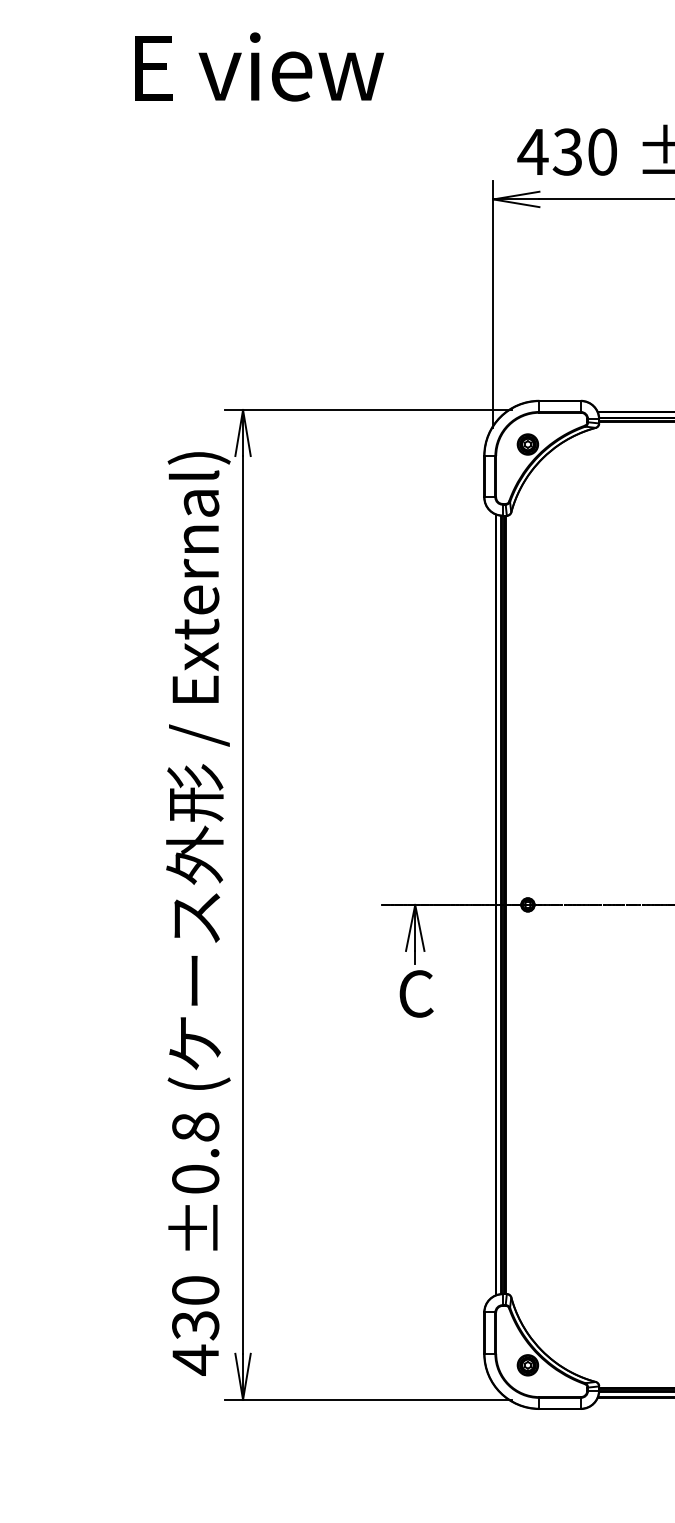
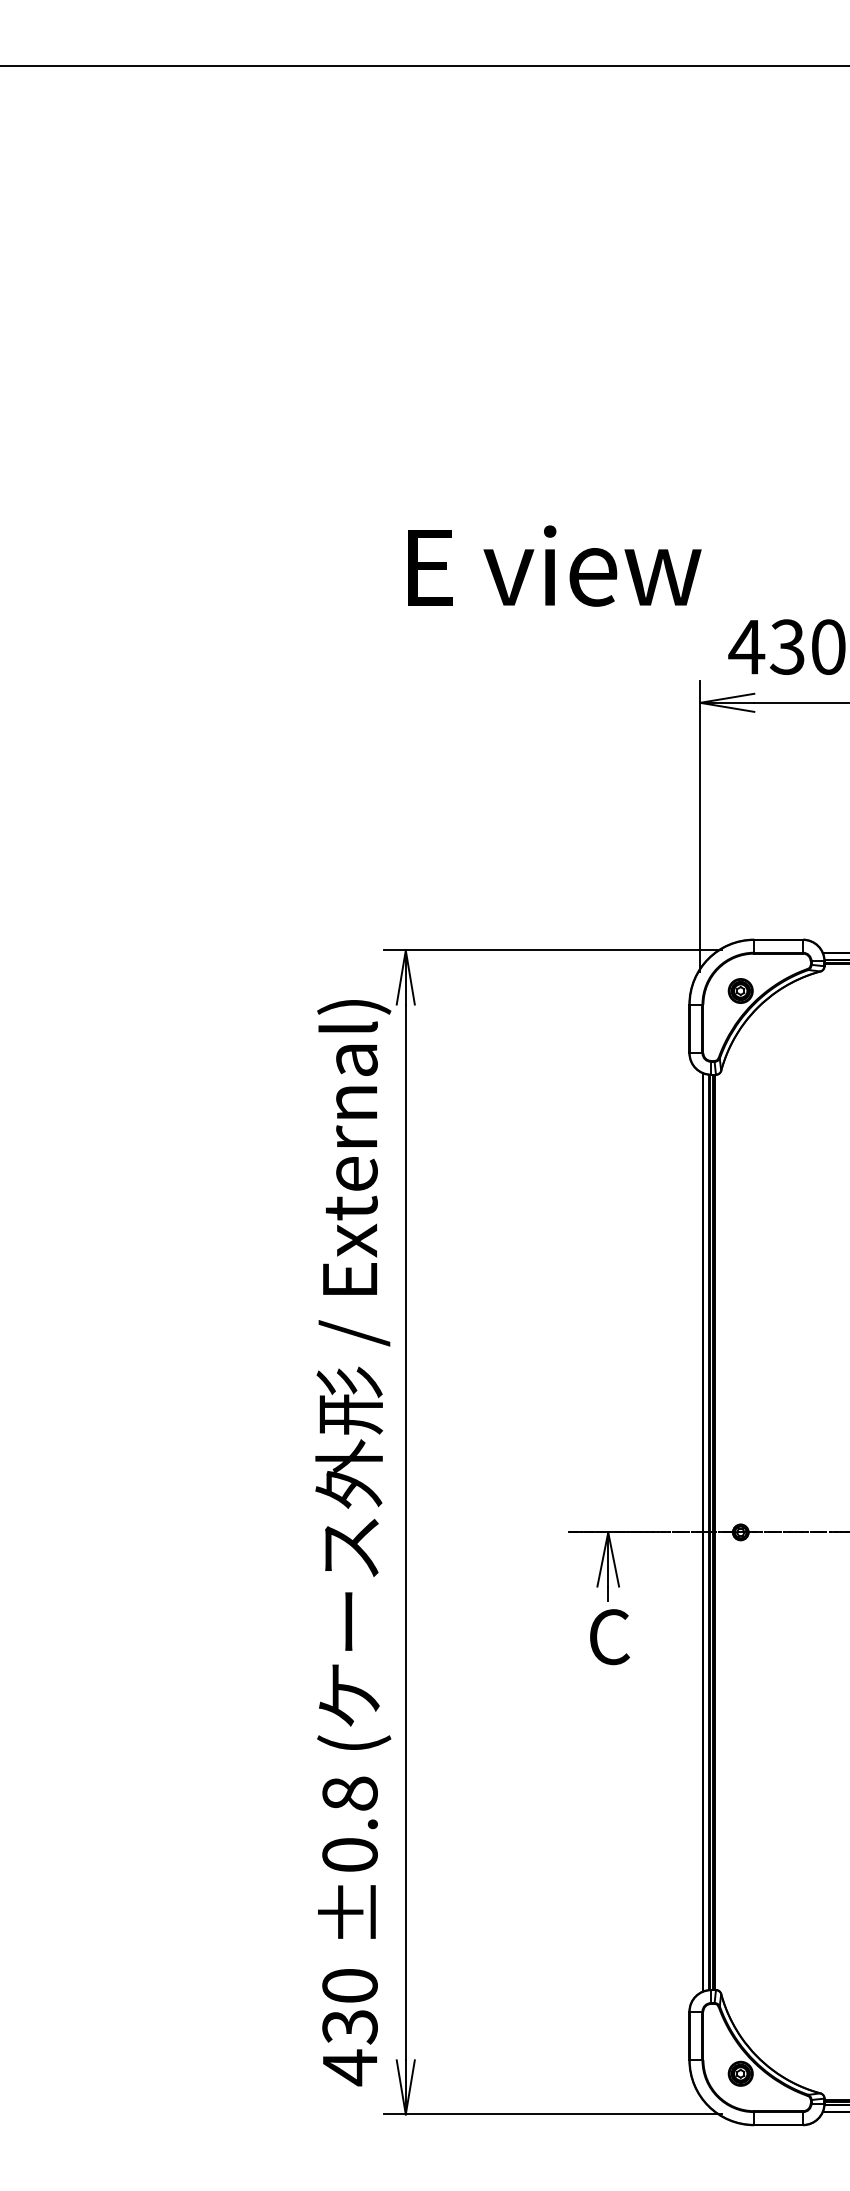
text: (258, 66) -> (554, 565), moved

